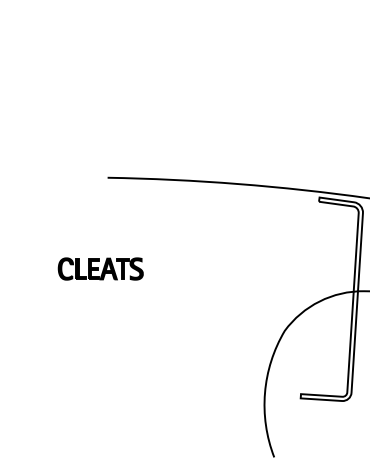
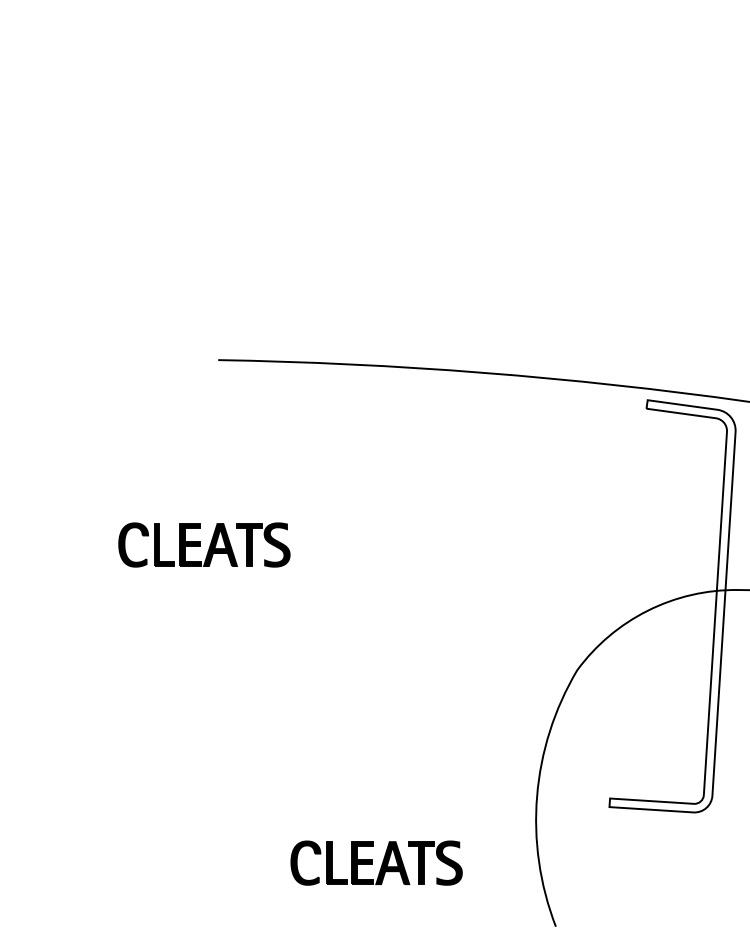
part: (185, 425) -> (376, 862), added

